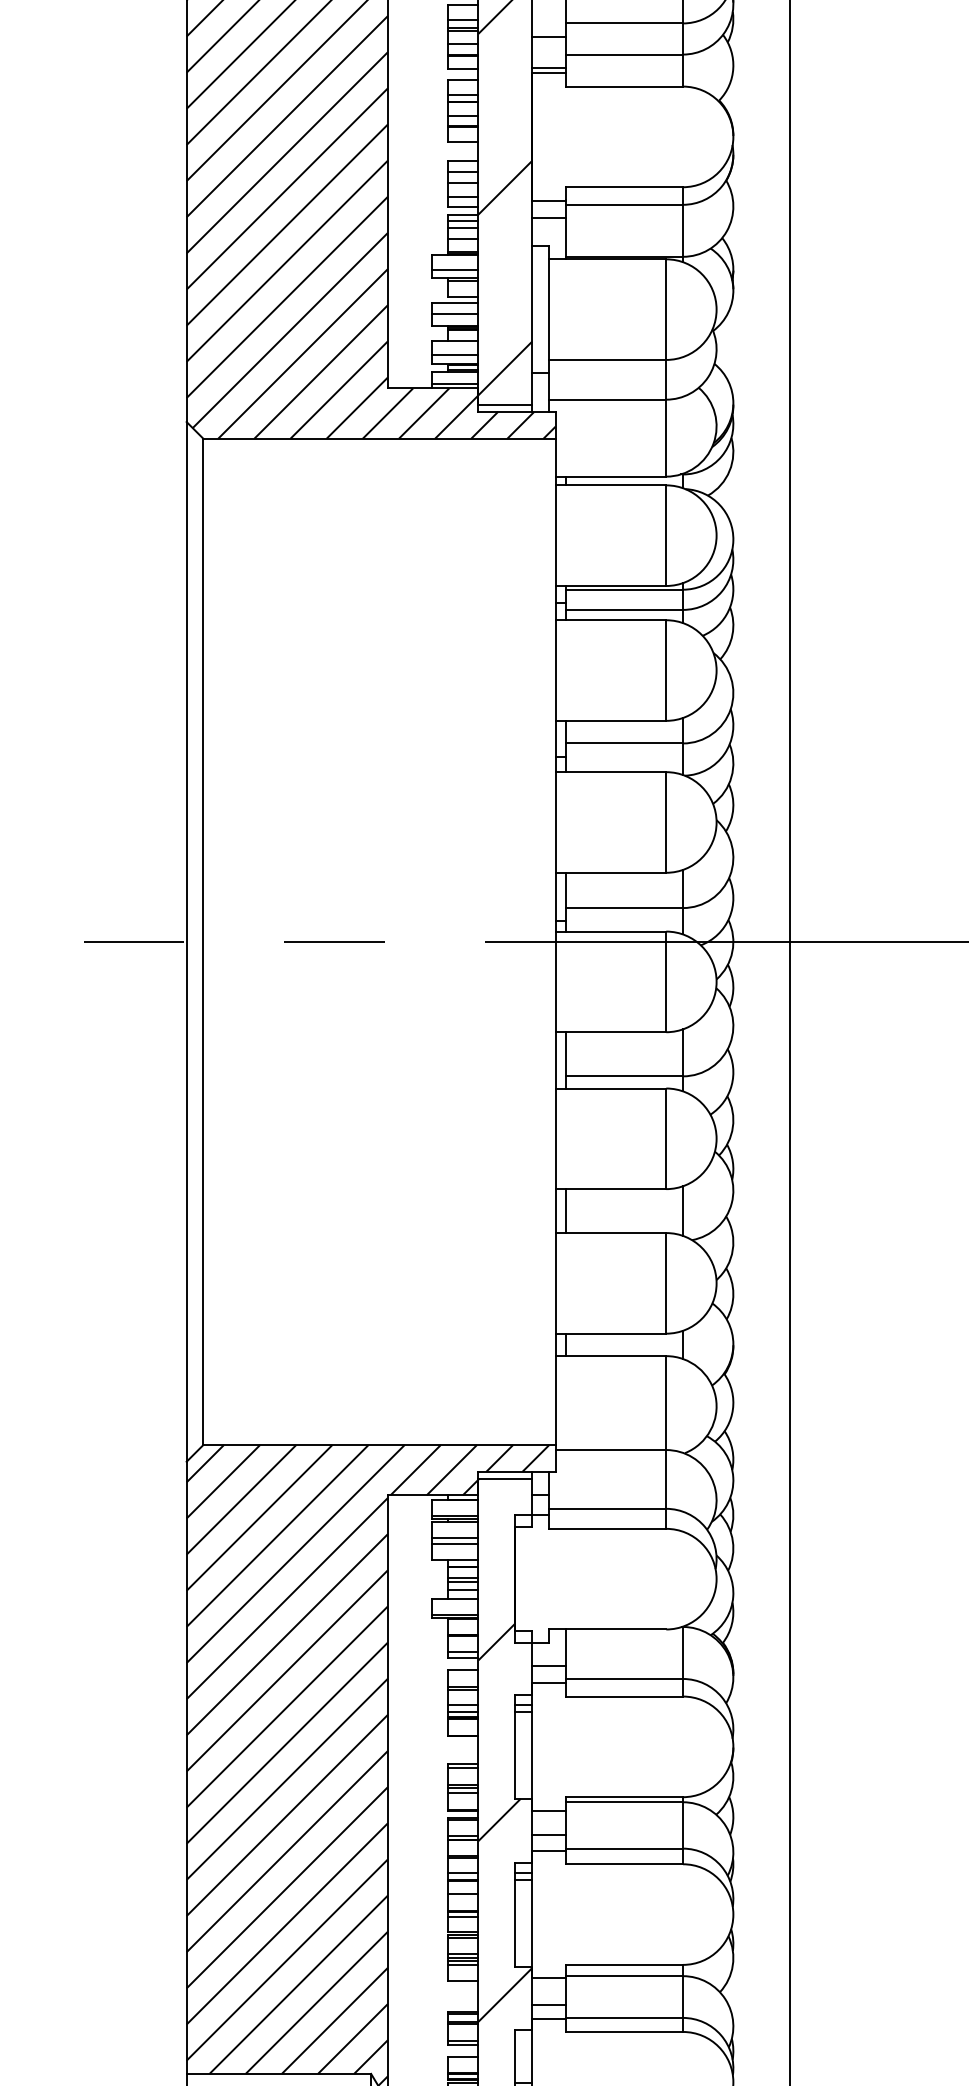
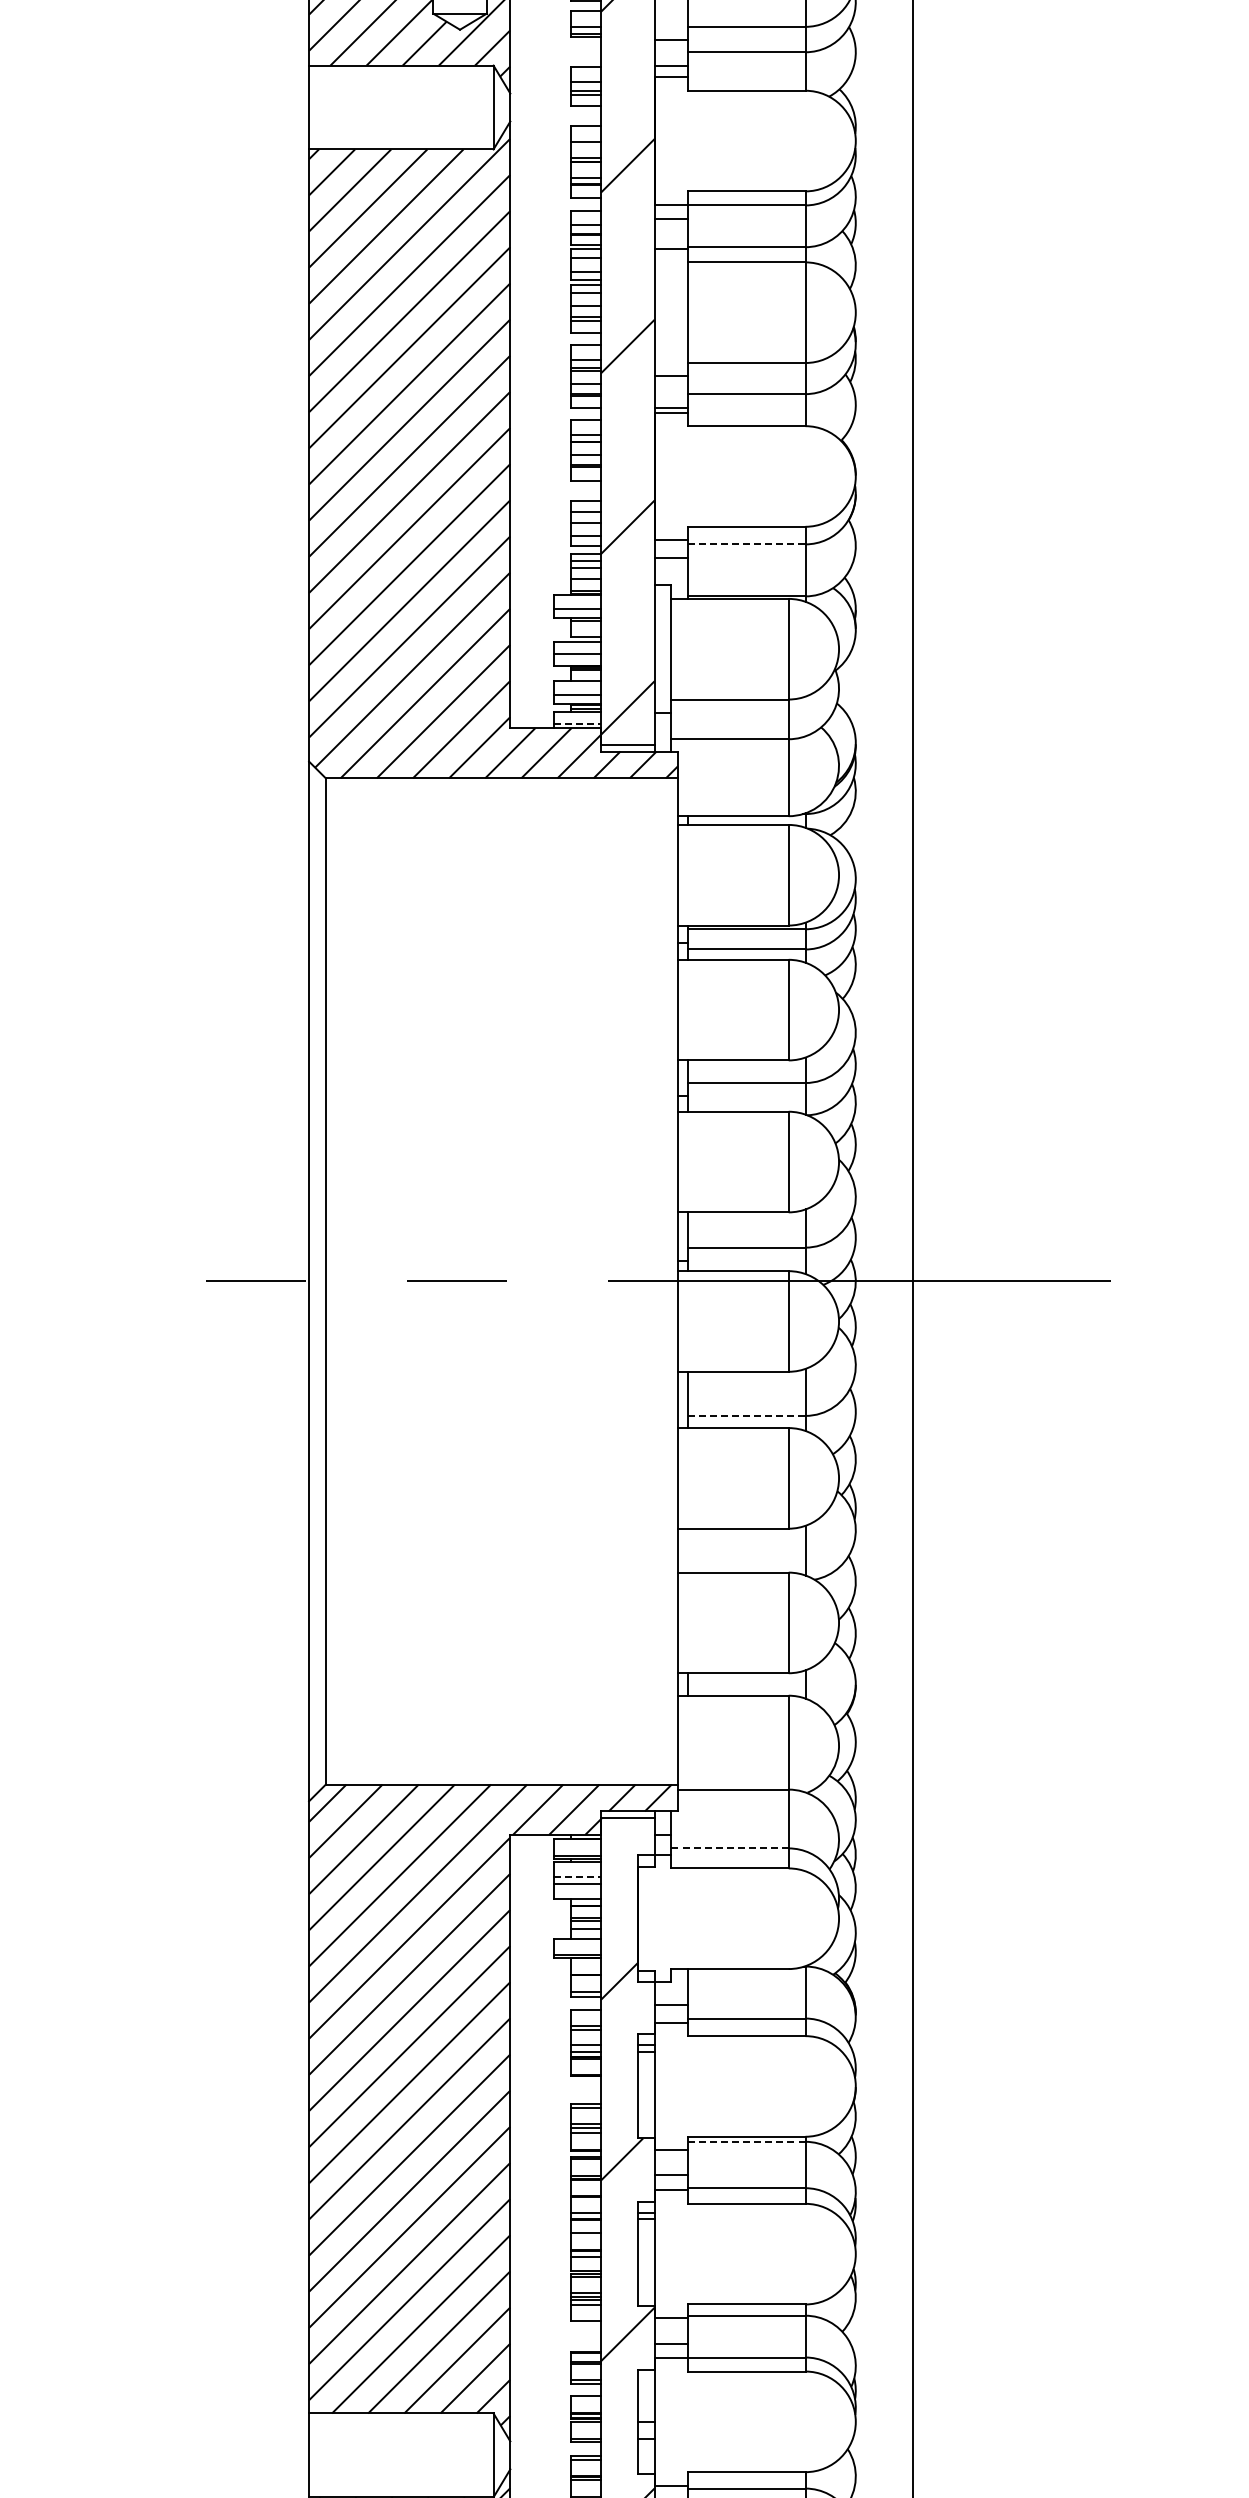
line: (624, 204) -> (746, 544), solid -> dashed
line: (455, 383) -> (577, 723), solid -> dashed
line: (624, 1075) -> (746, 1415), solid -> dashed
line: (566, 1210) -> (688, 1550), removed
line: (608, 1508) -> (730, 1848), solid -> dashed
line: (455, 1537) -> (577, 1877), solid -> dashed
line: (624, 1801) -> (746, 2141), solid -> dashed

